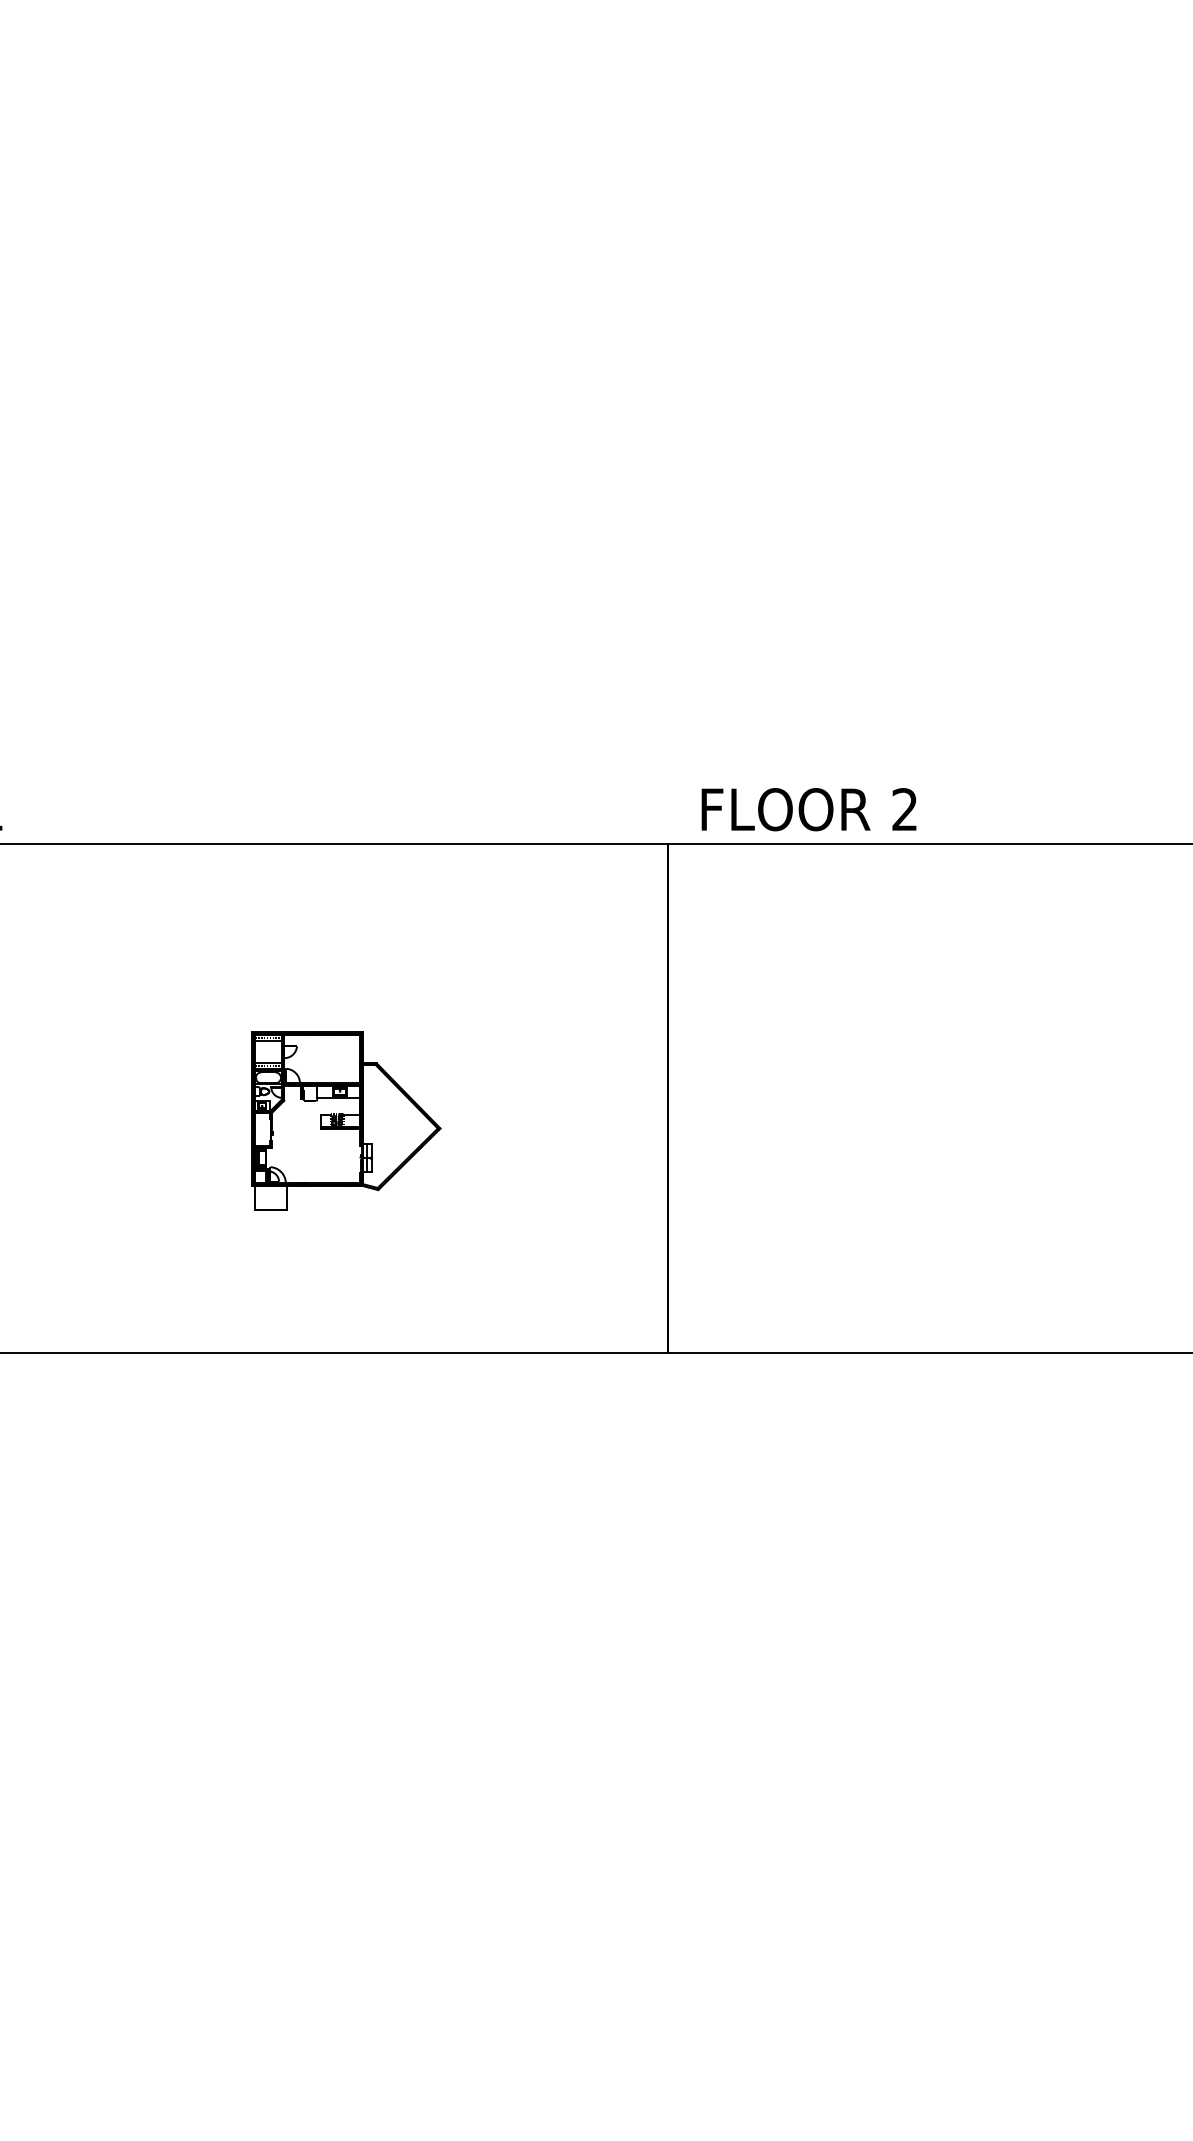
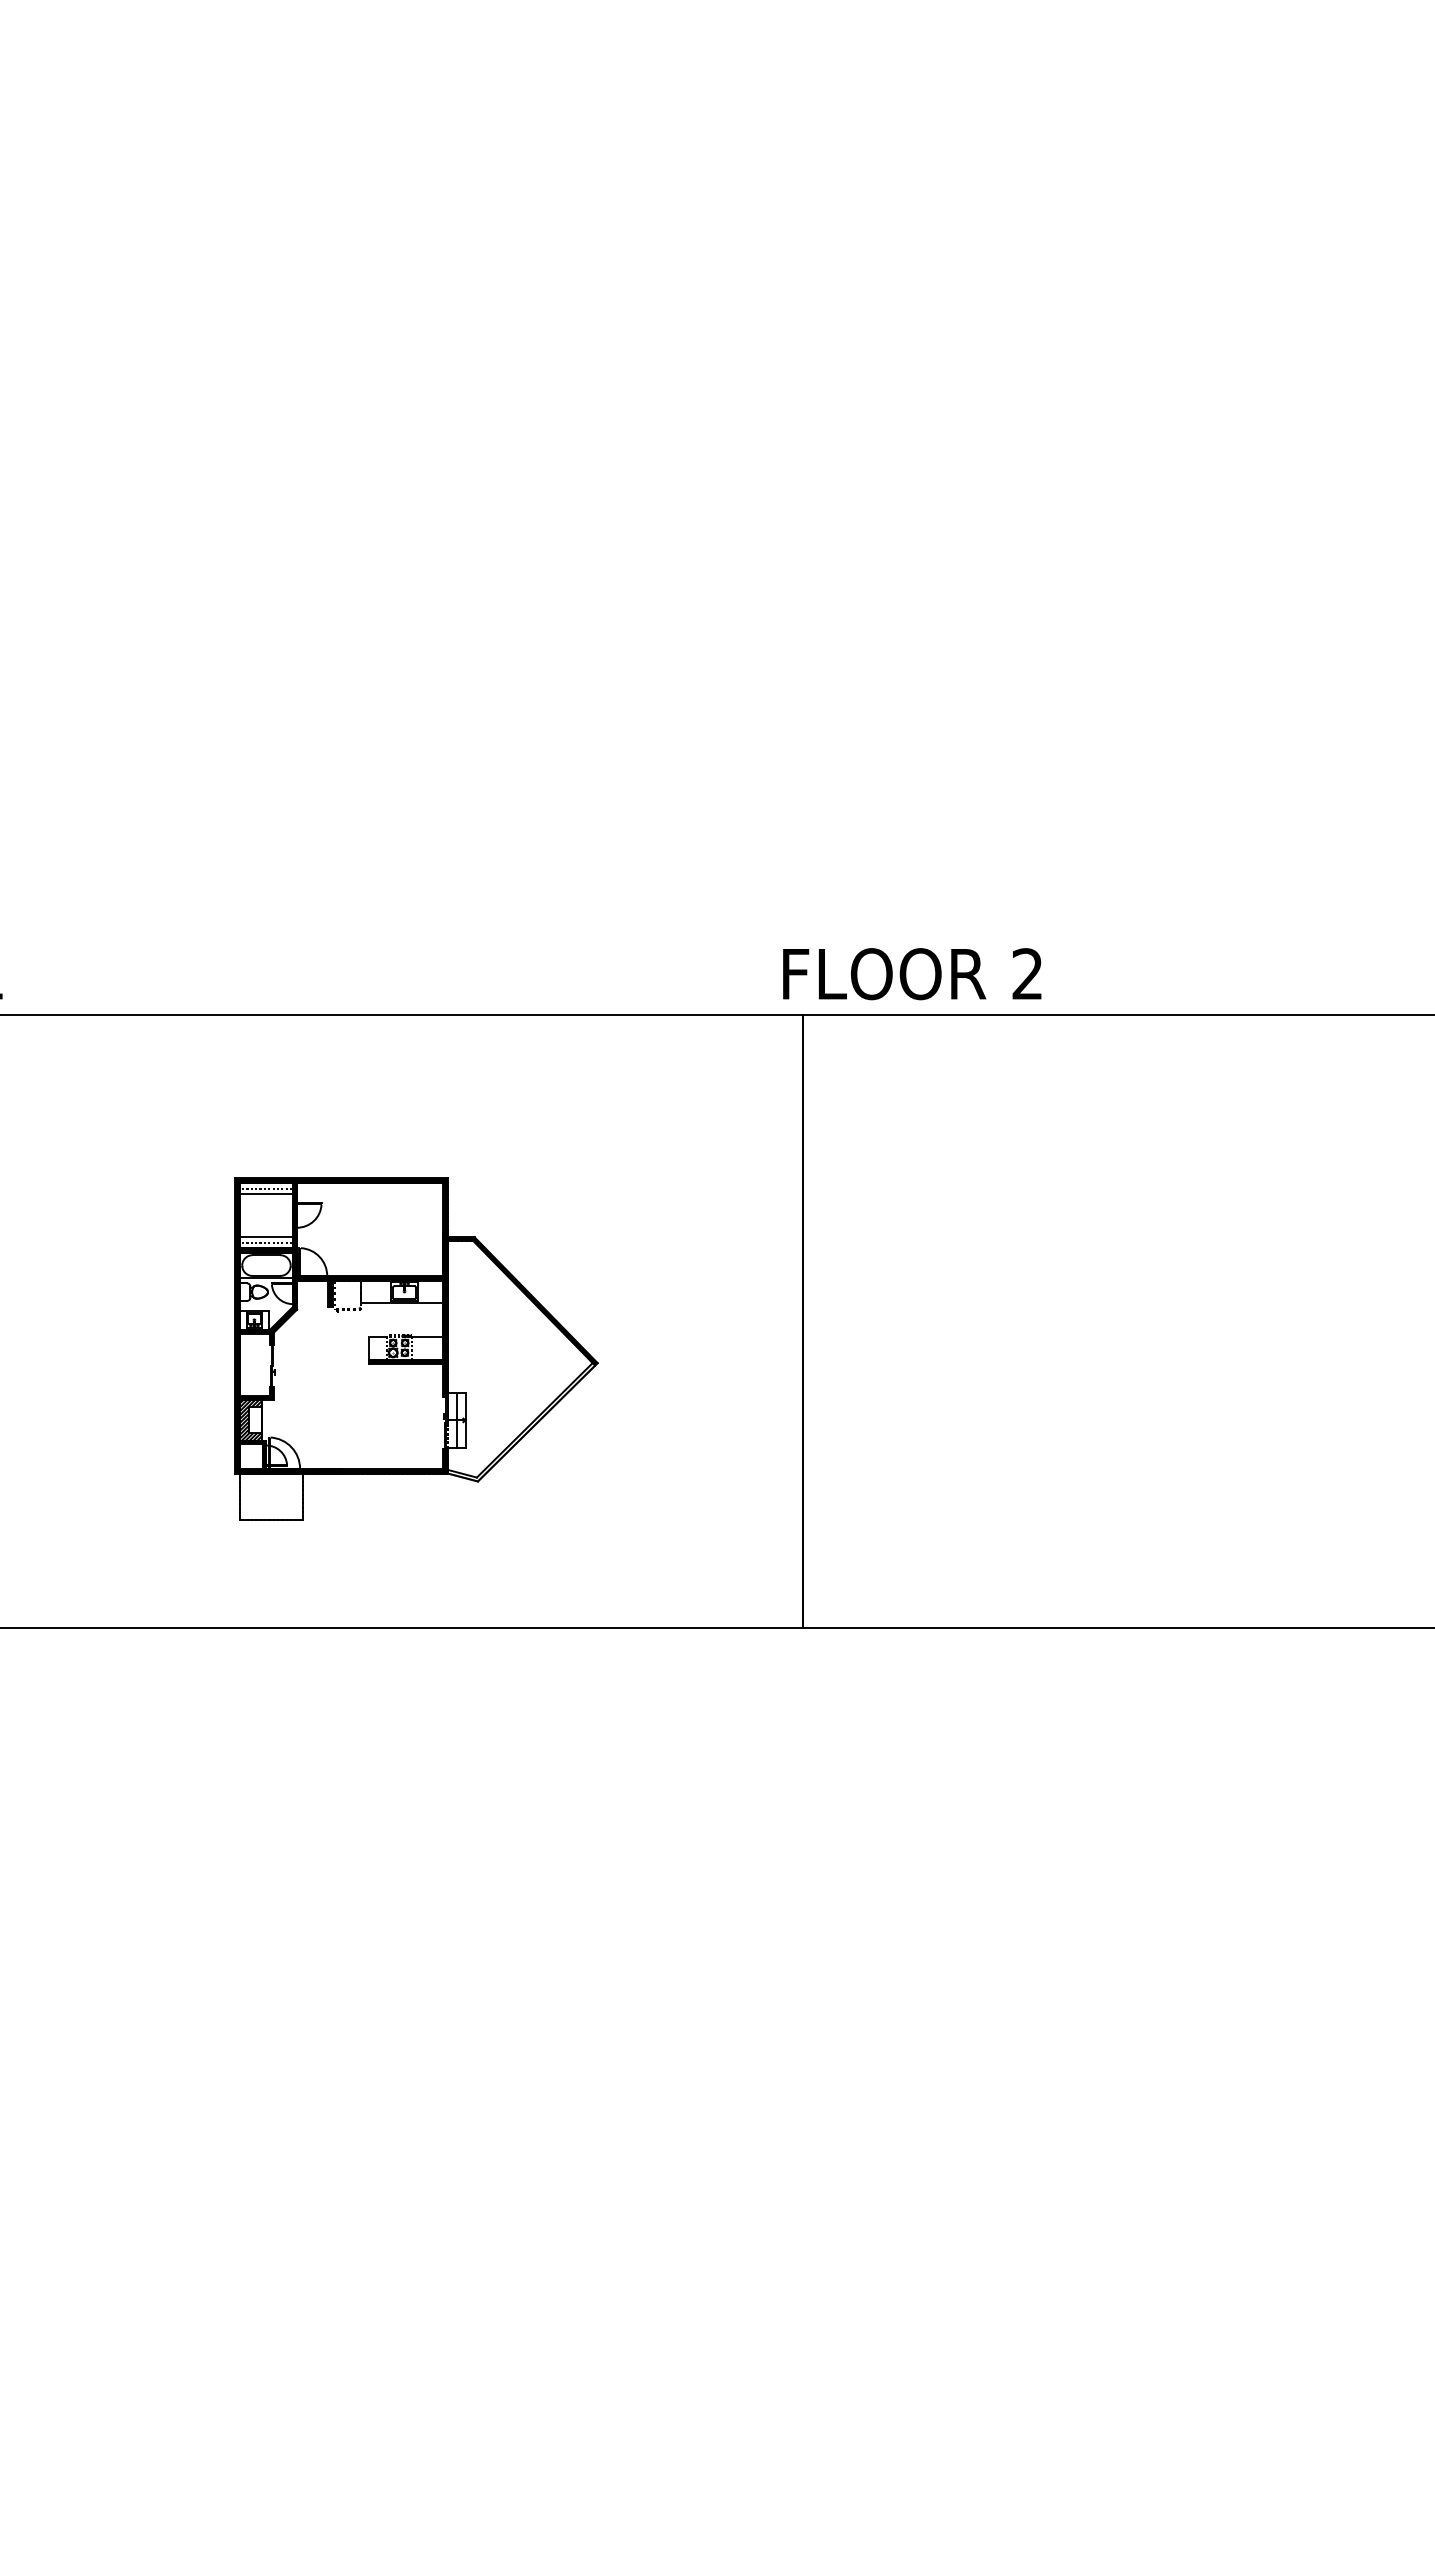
text: (809, 809) -> (912, 974), moved
part: (346, 1120) -> (416, 1348), size x1.6

